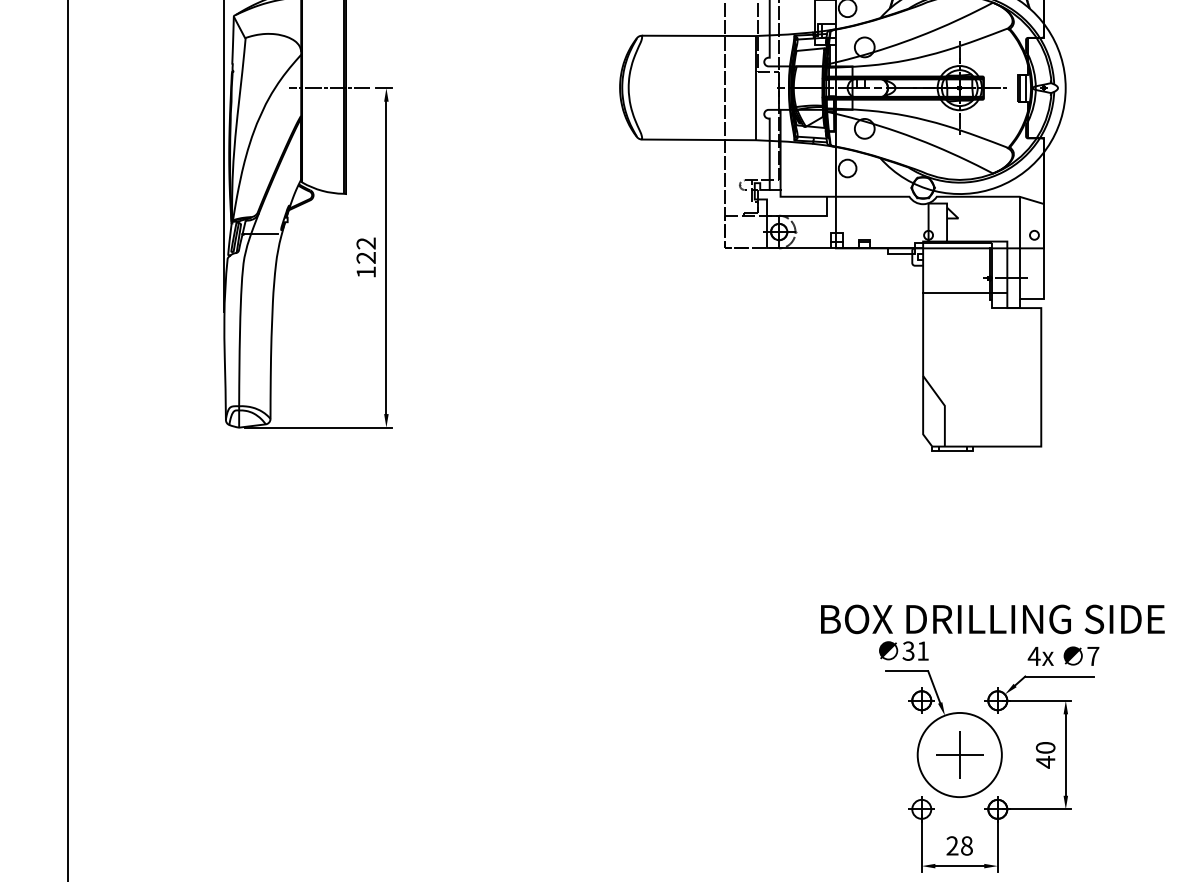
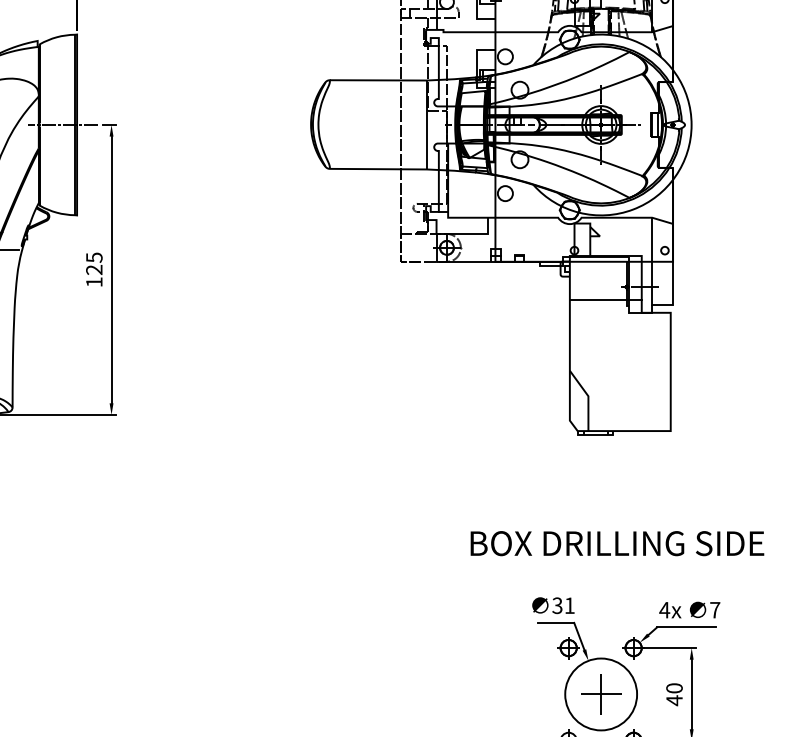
text: (366, 243) -> (94, 257), 122 -> 125
text: (992, 619) -> (617, 543), moved

